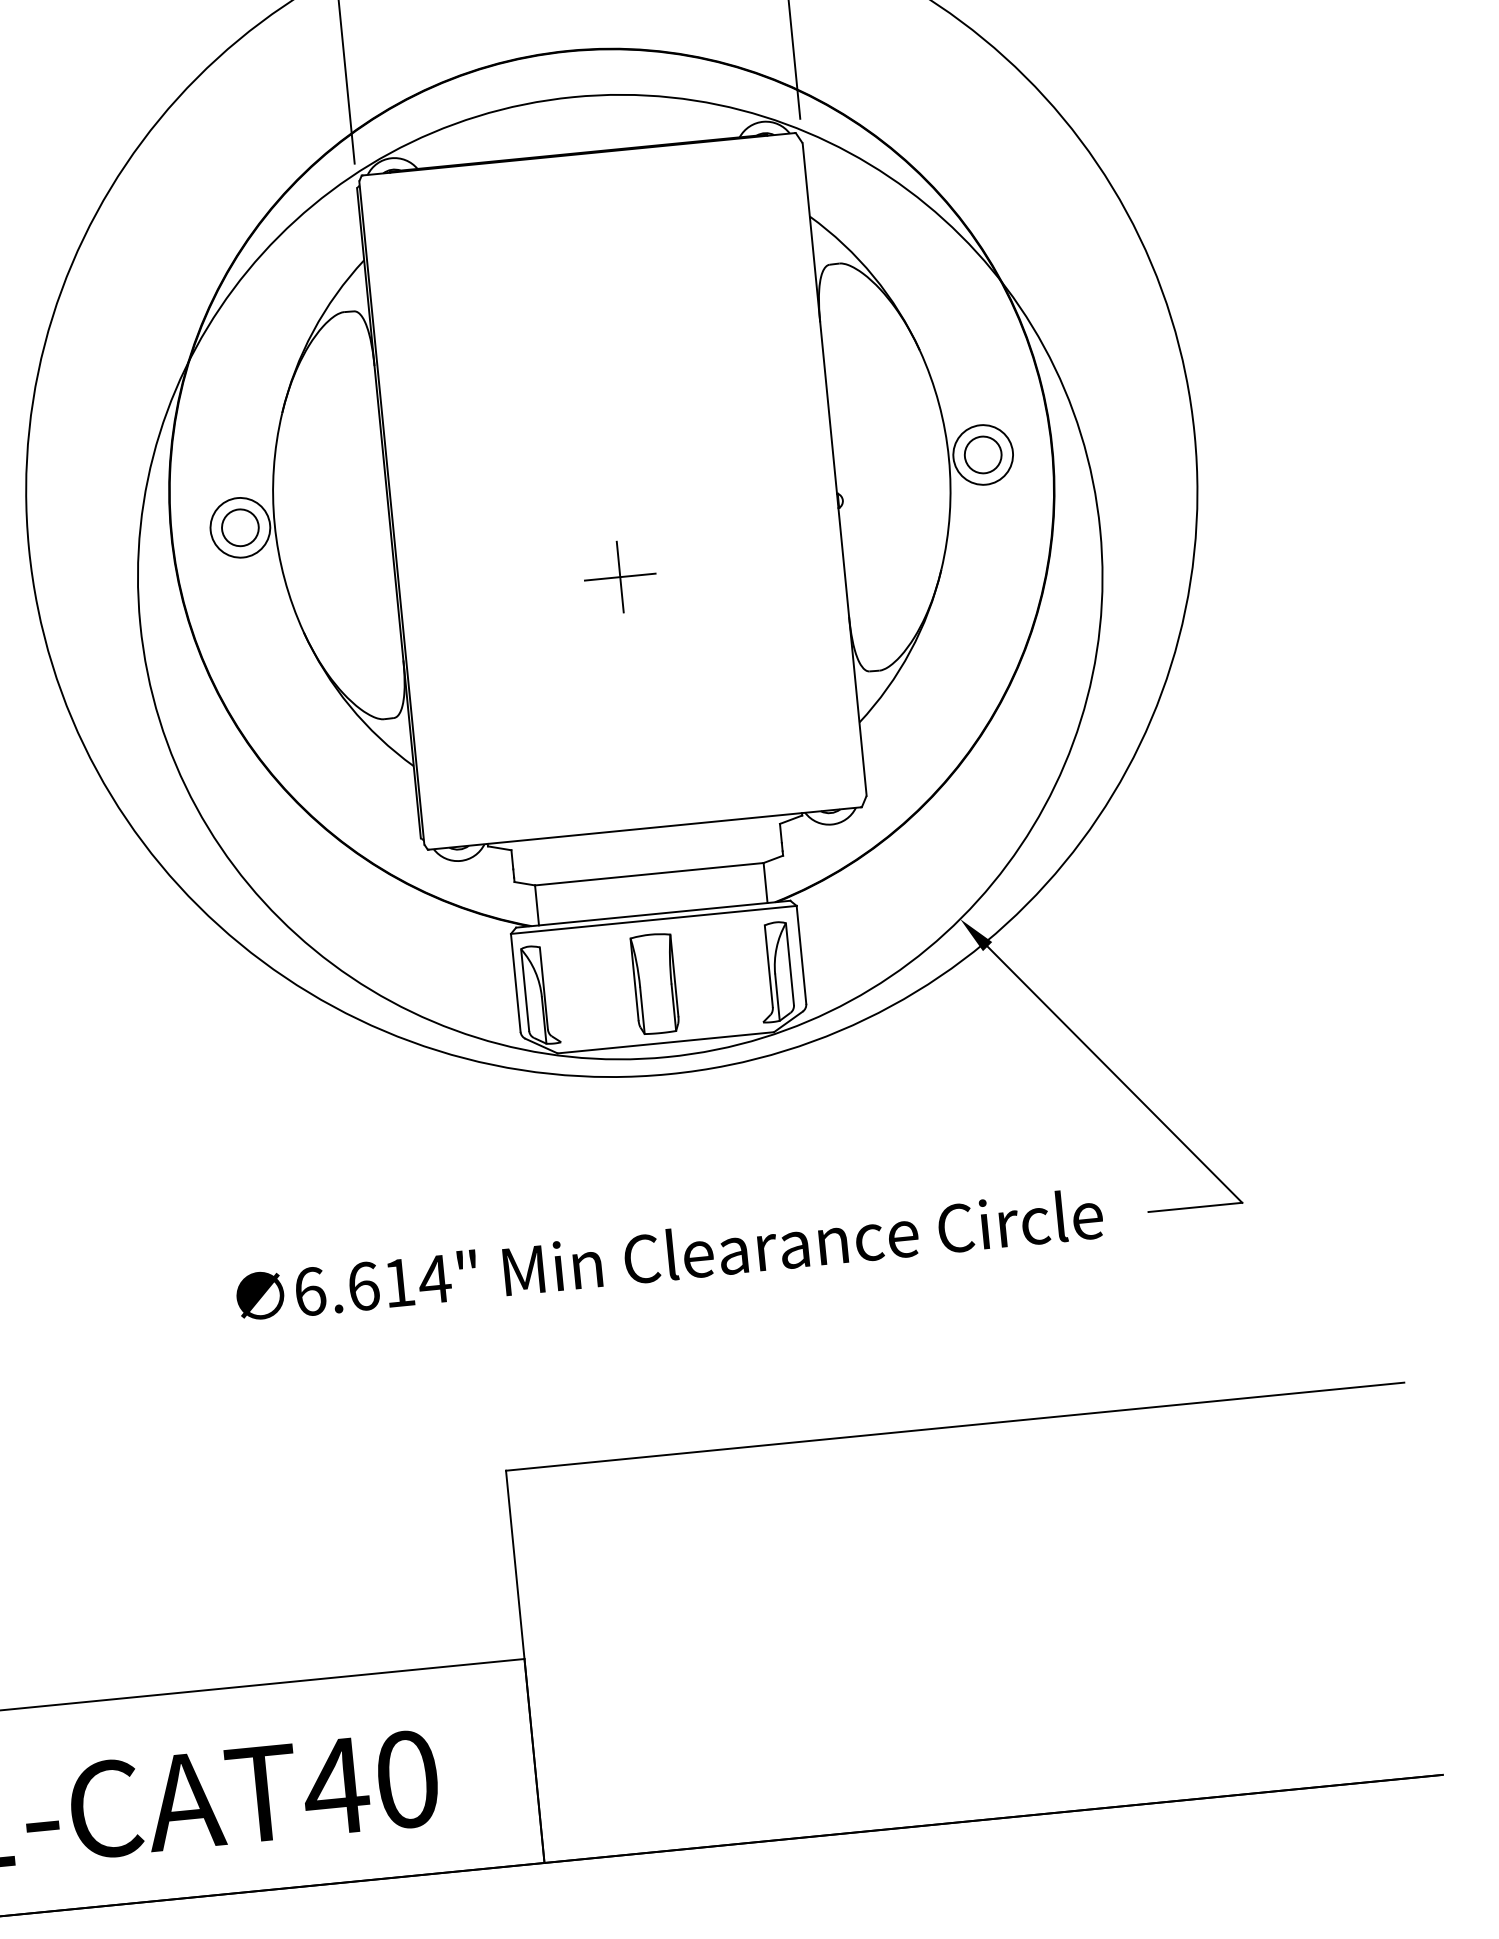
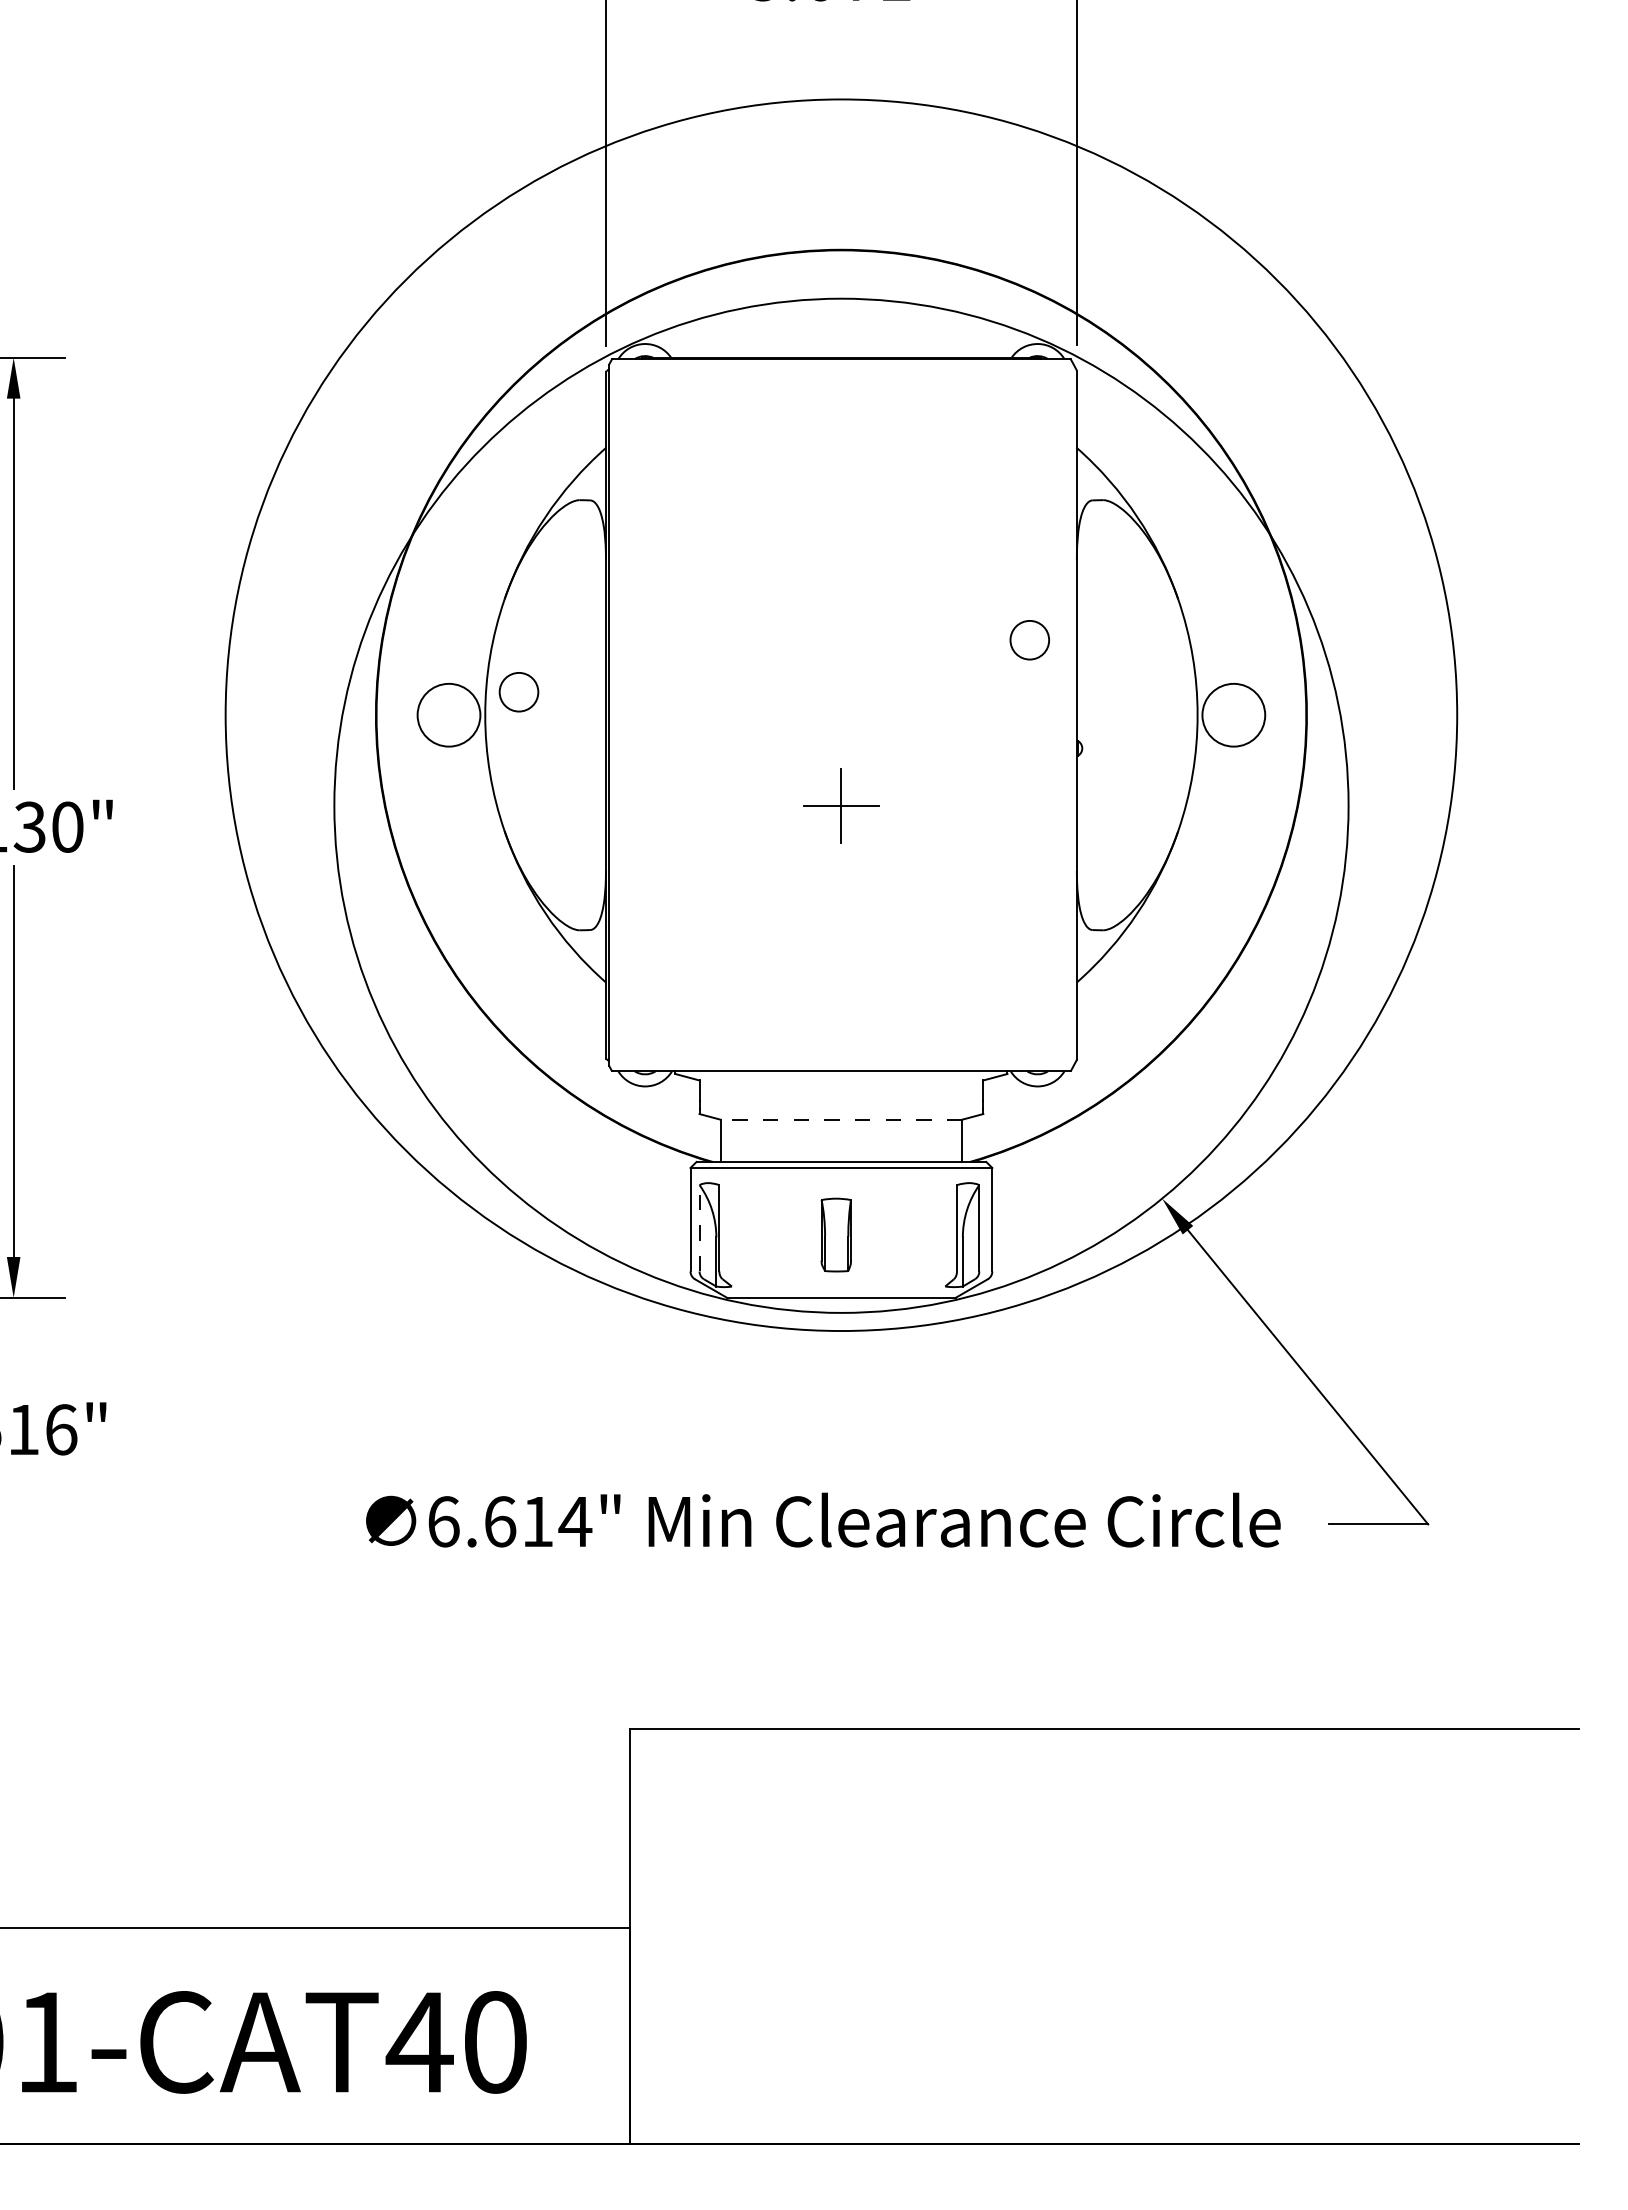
circle: (982, 455) -> (1029, 640), moved
circle: (239, 528) -> (518, 692), moved
line: (649, 874) -> (841, 1119), solid -> dashed
part: (655, 983) -> (836, 1234), size x0.7
line: (525, 989) -> (699, 1227), solid -> dashed

